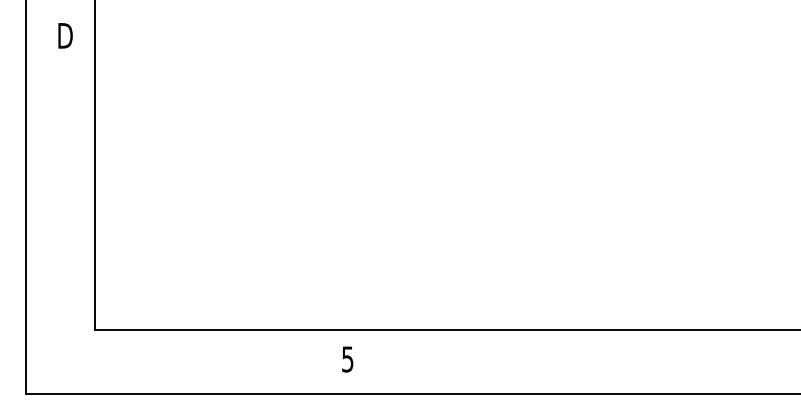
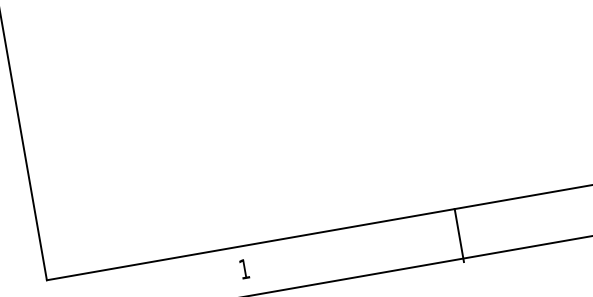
text: (347, 359) -> (244, 269), 5 -> 1
line: (627, 363) -> (459, 234), added

